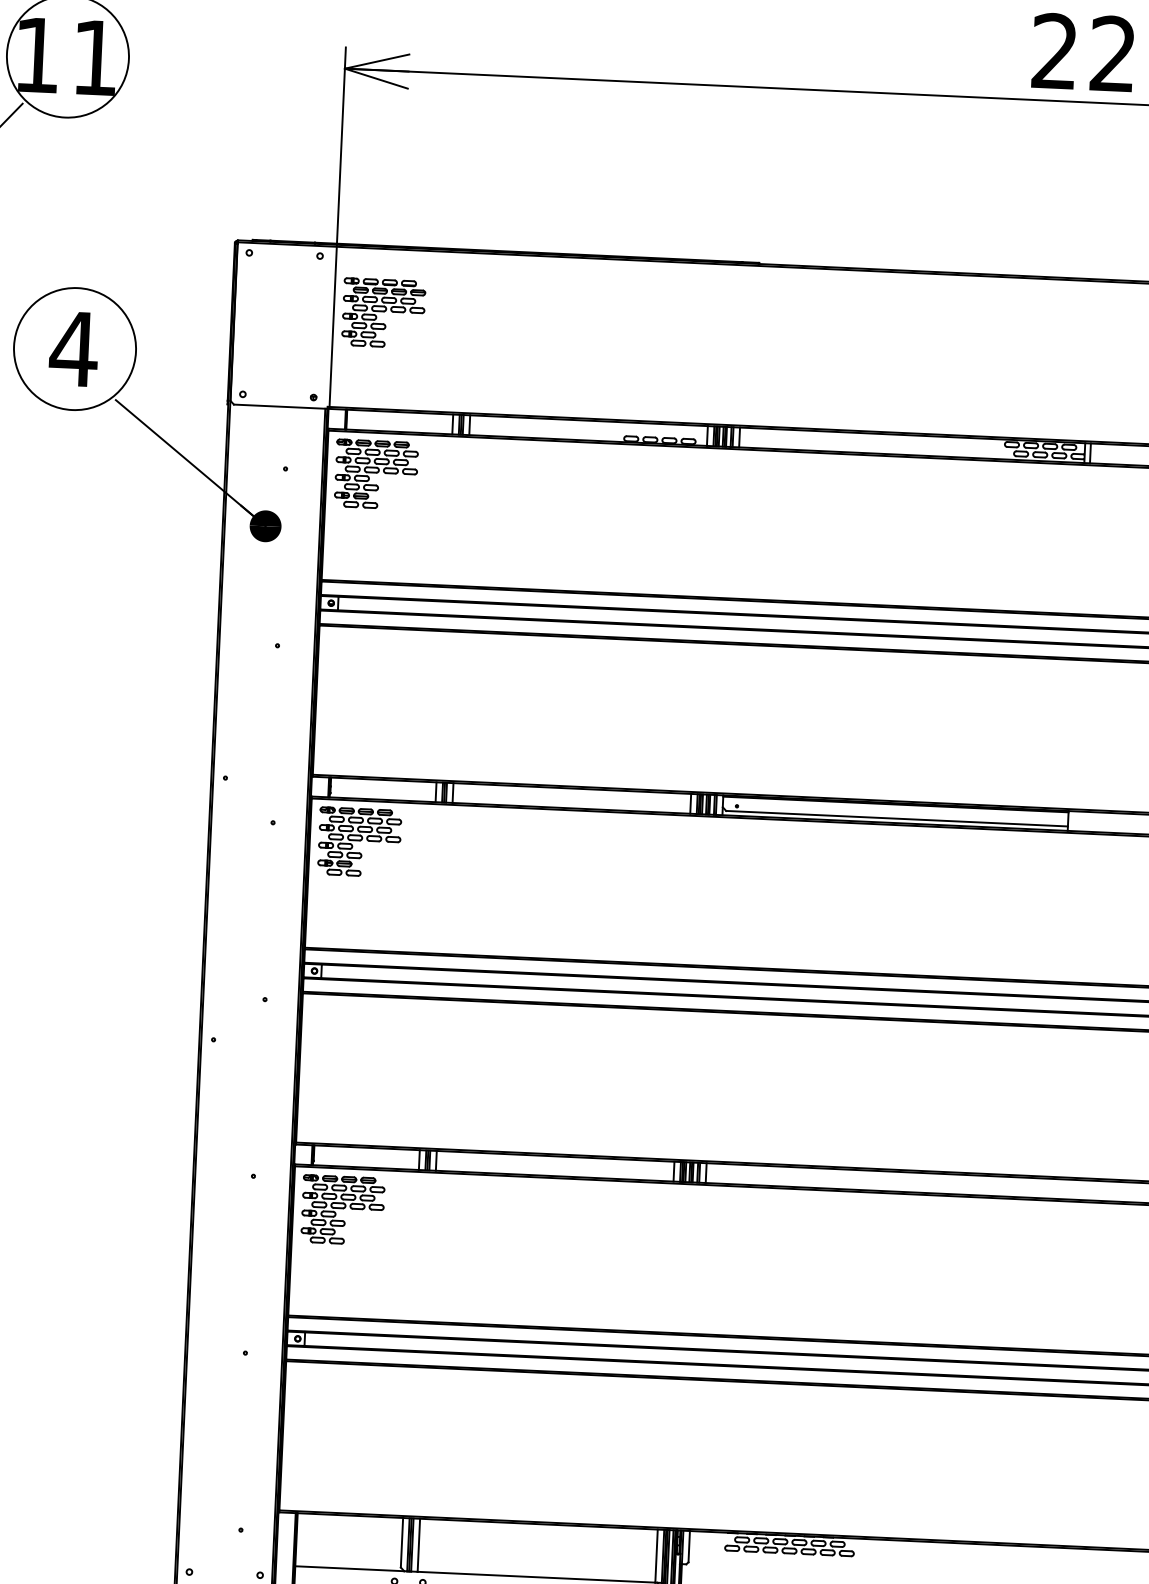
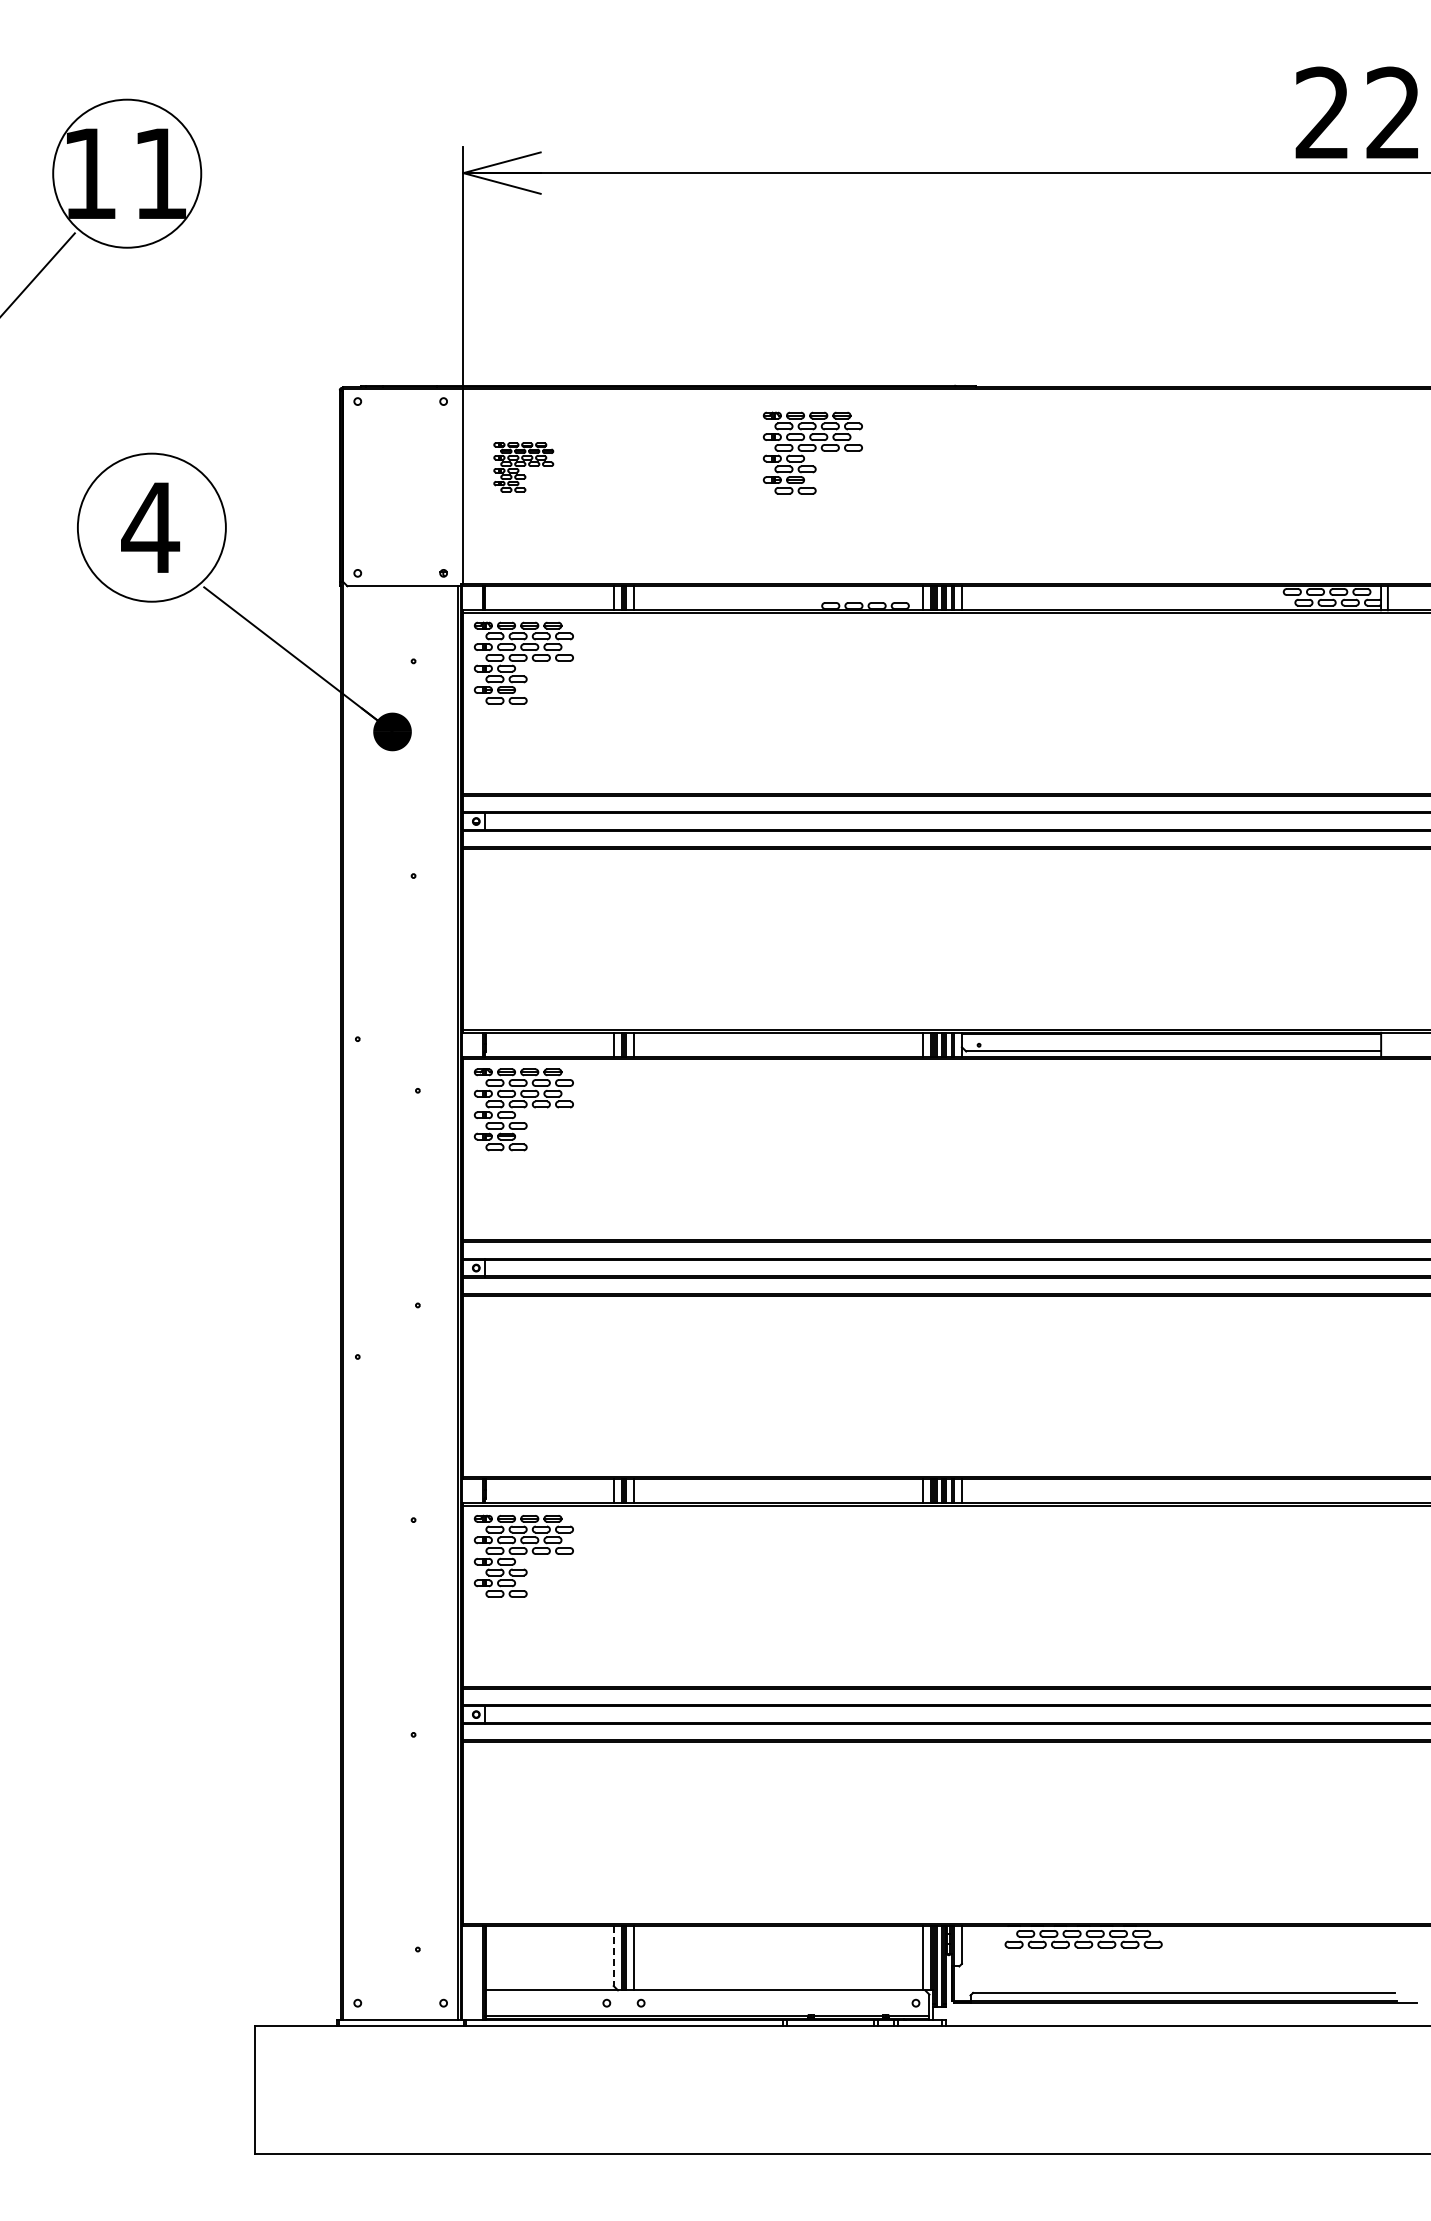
part: (621, 311) -> (812, 452), added
part: (383, 313) -> (523, 467), size x0.6
line: (401, 1543) -> (613, 1956), solid -> dashed

